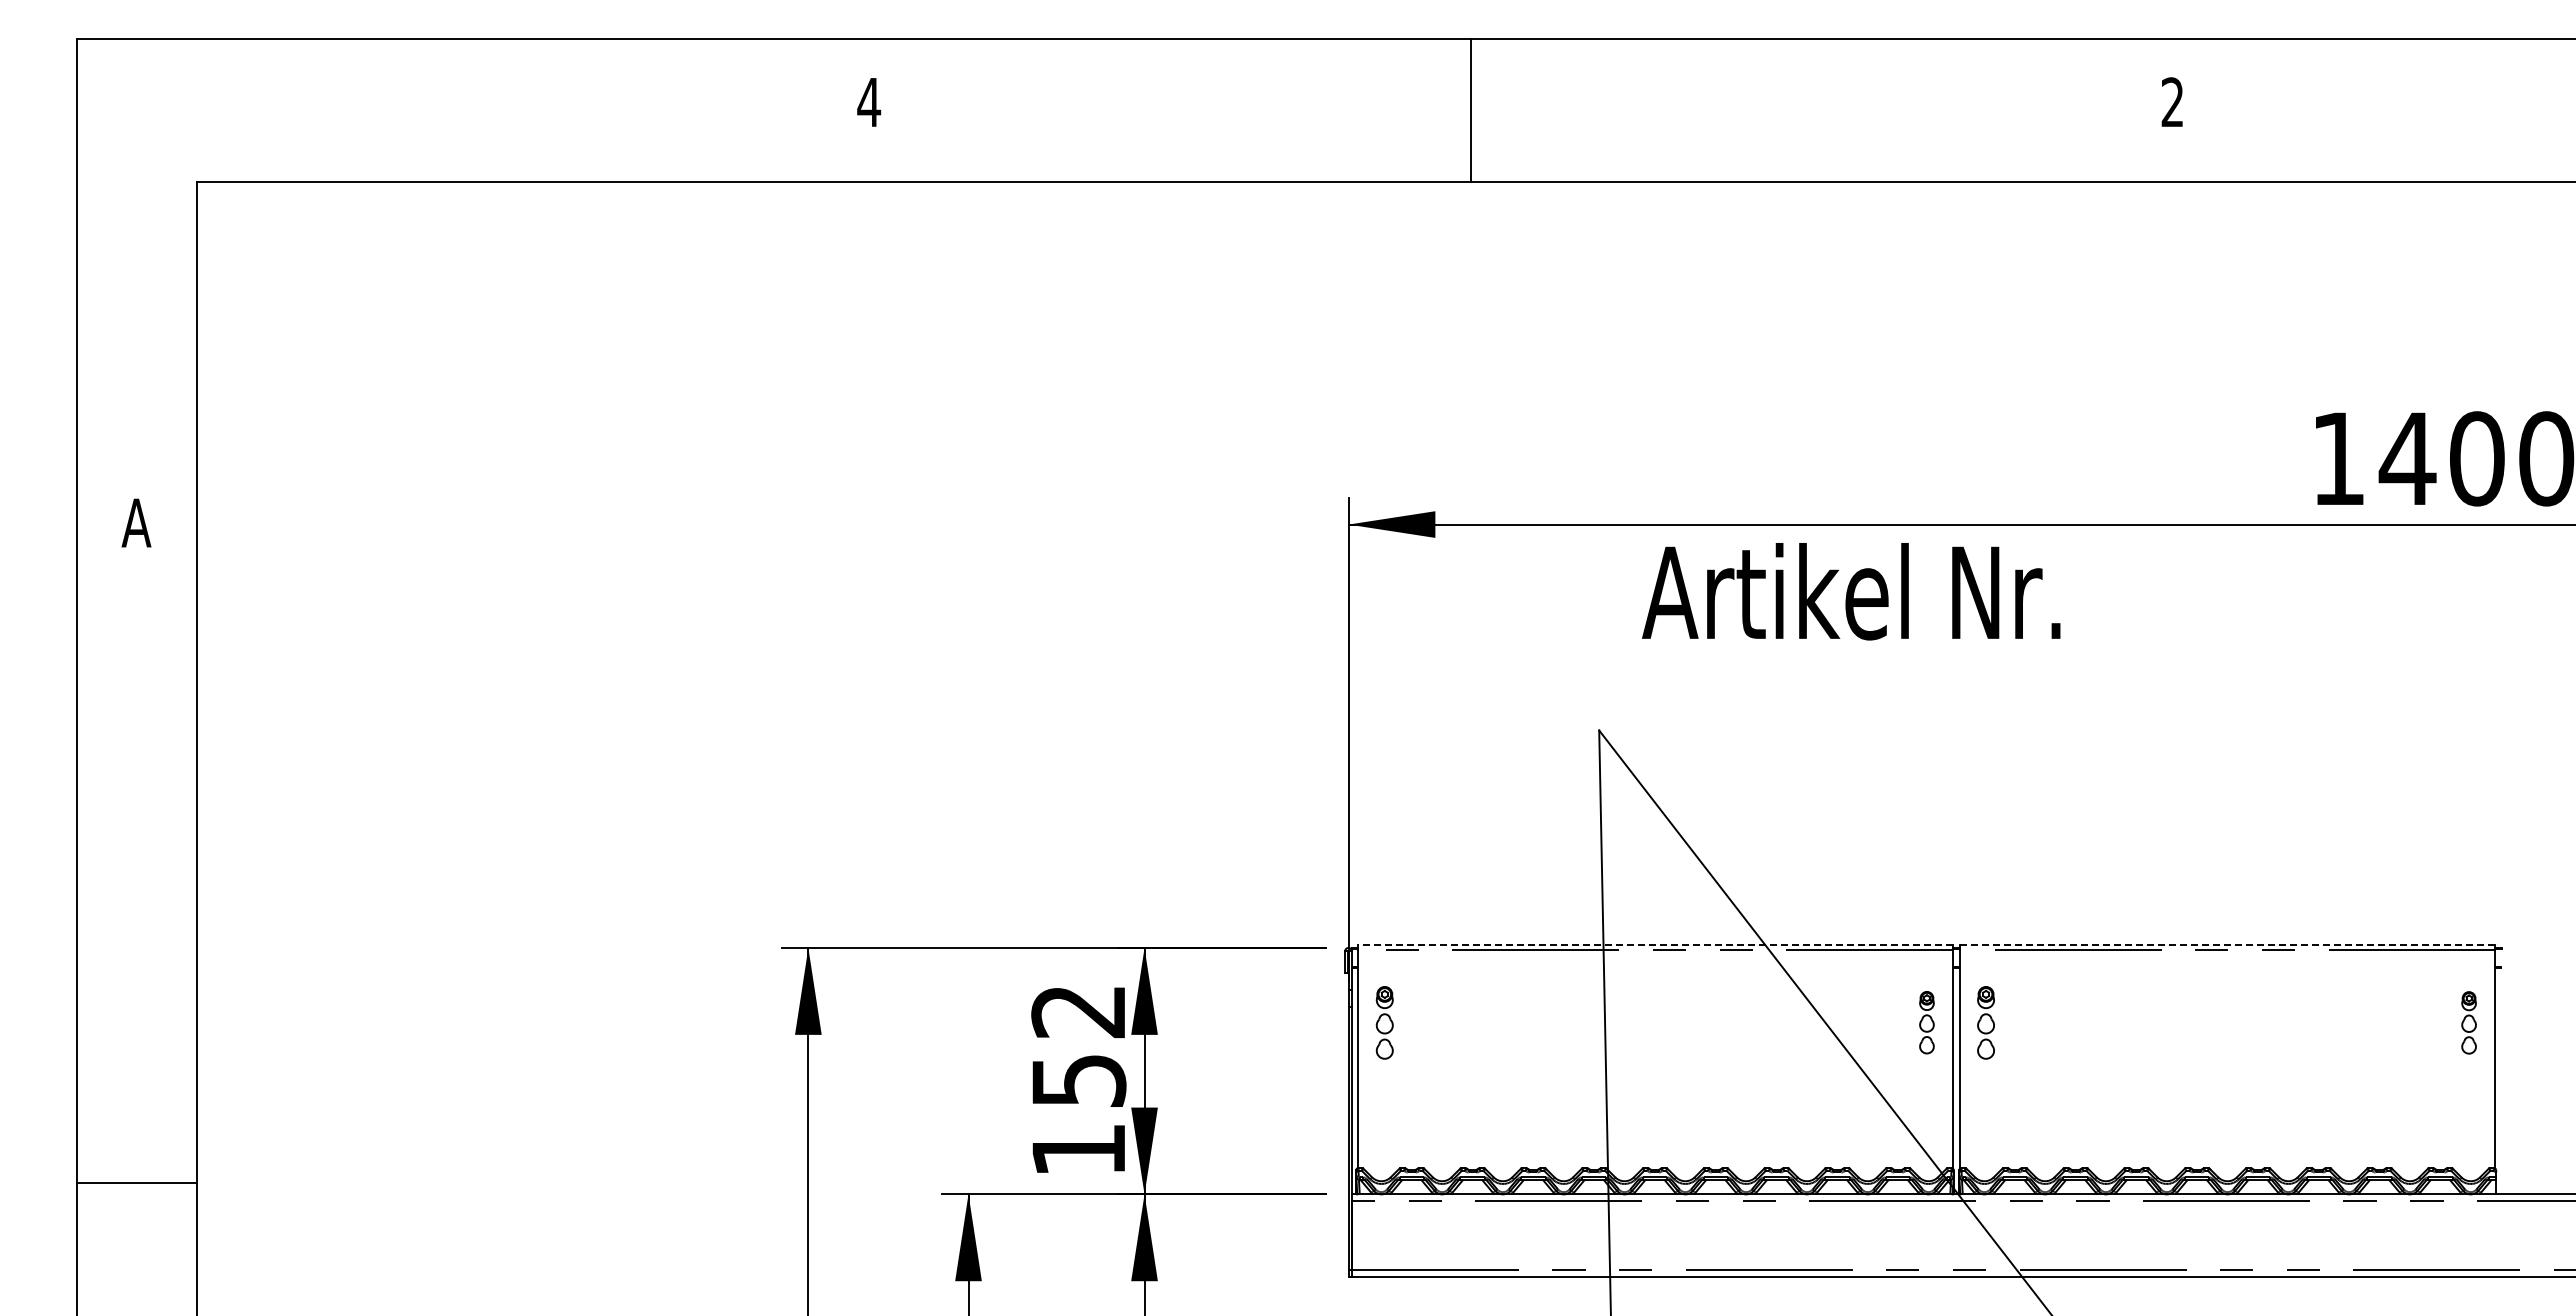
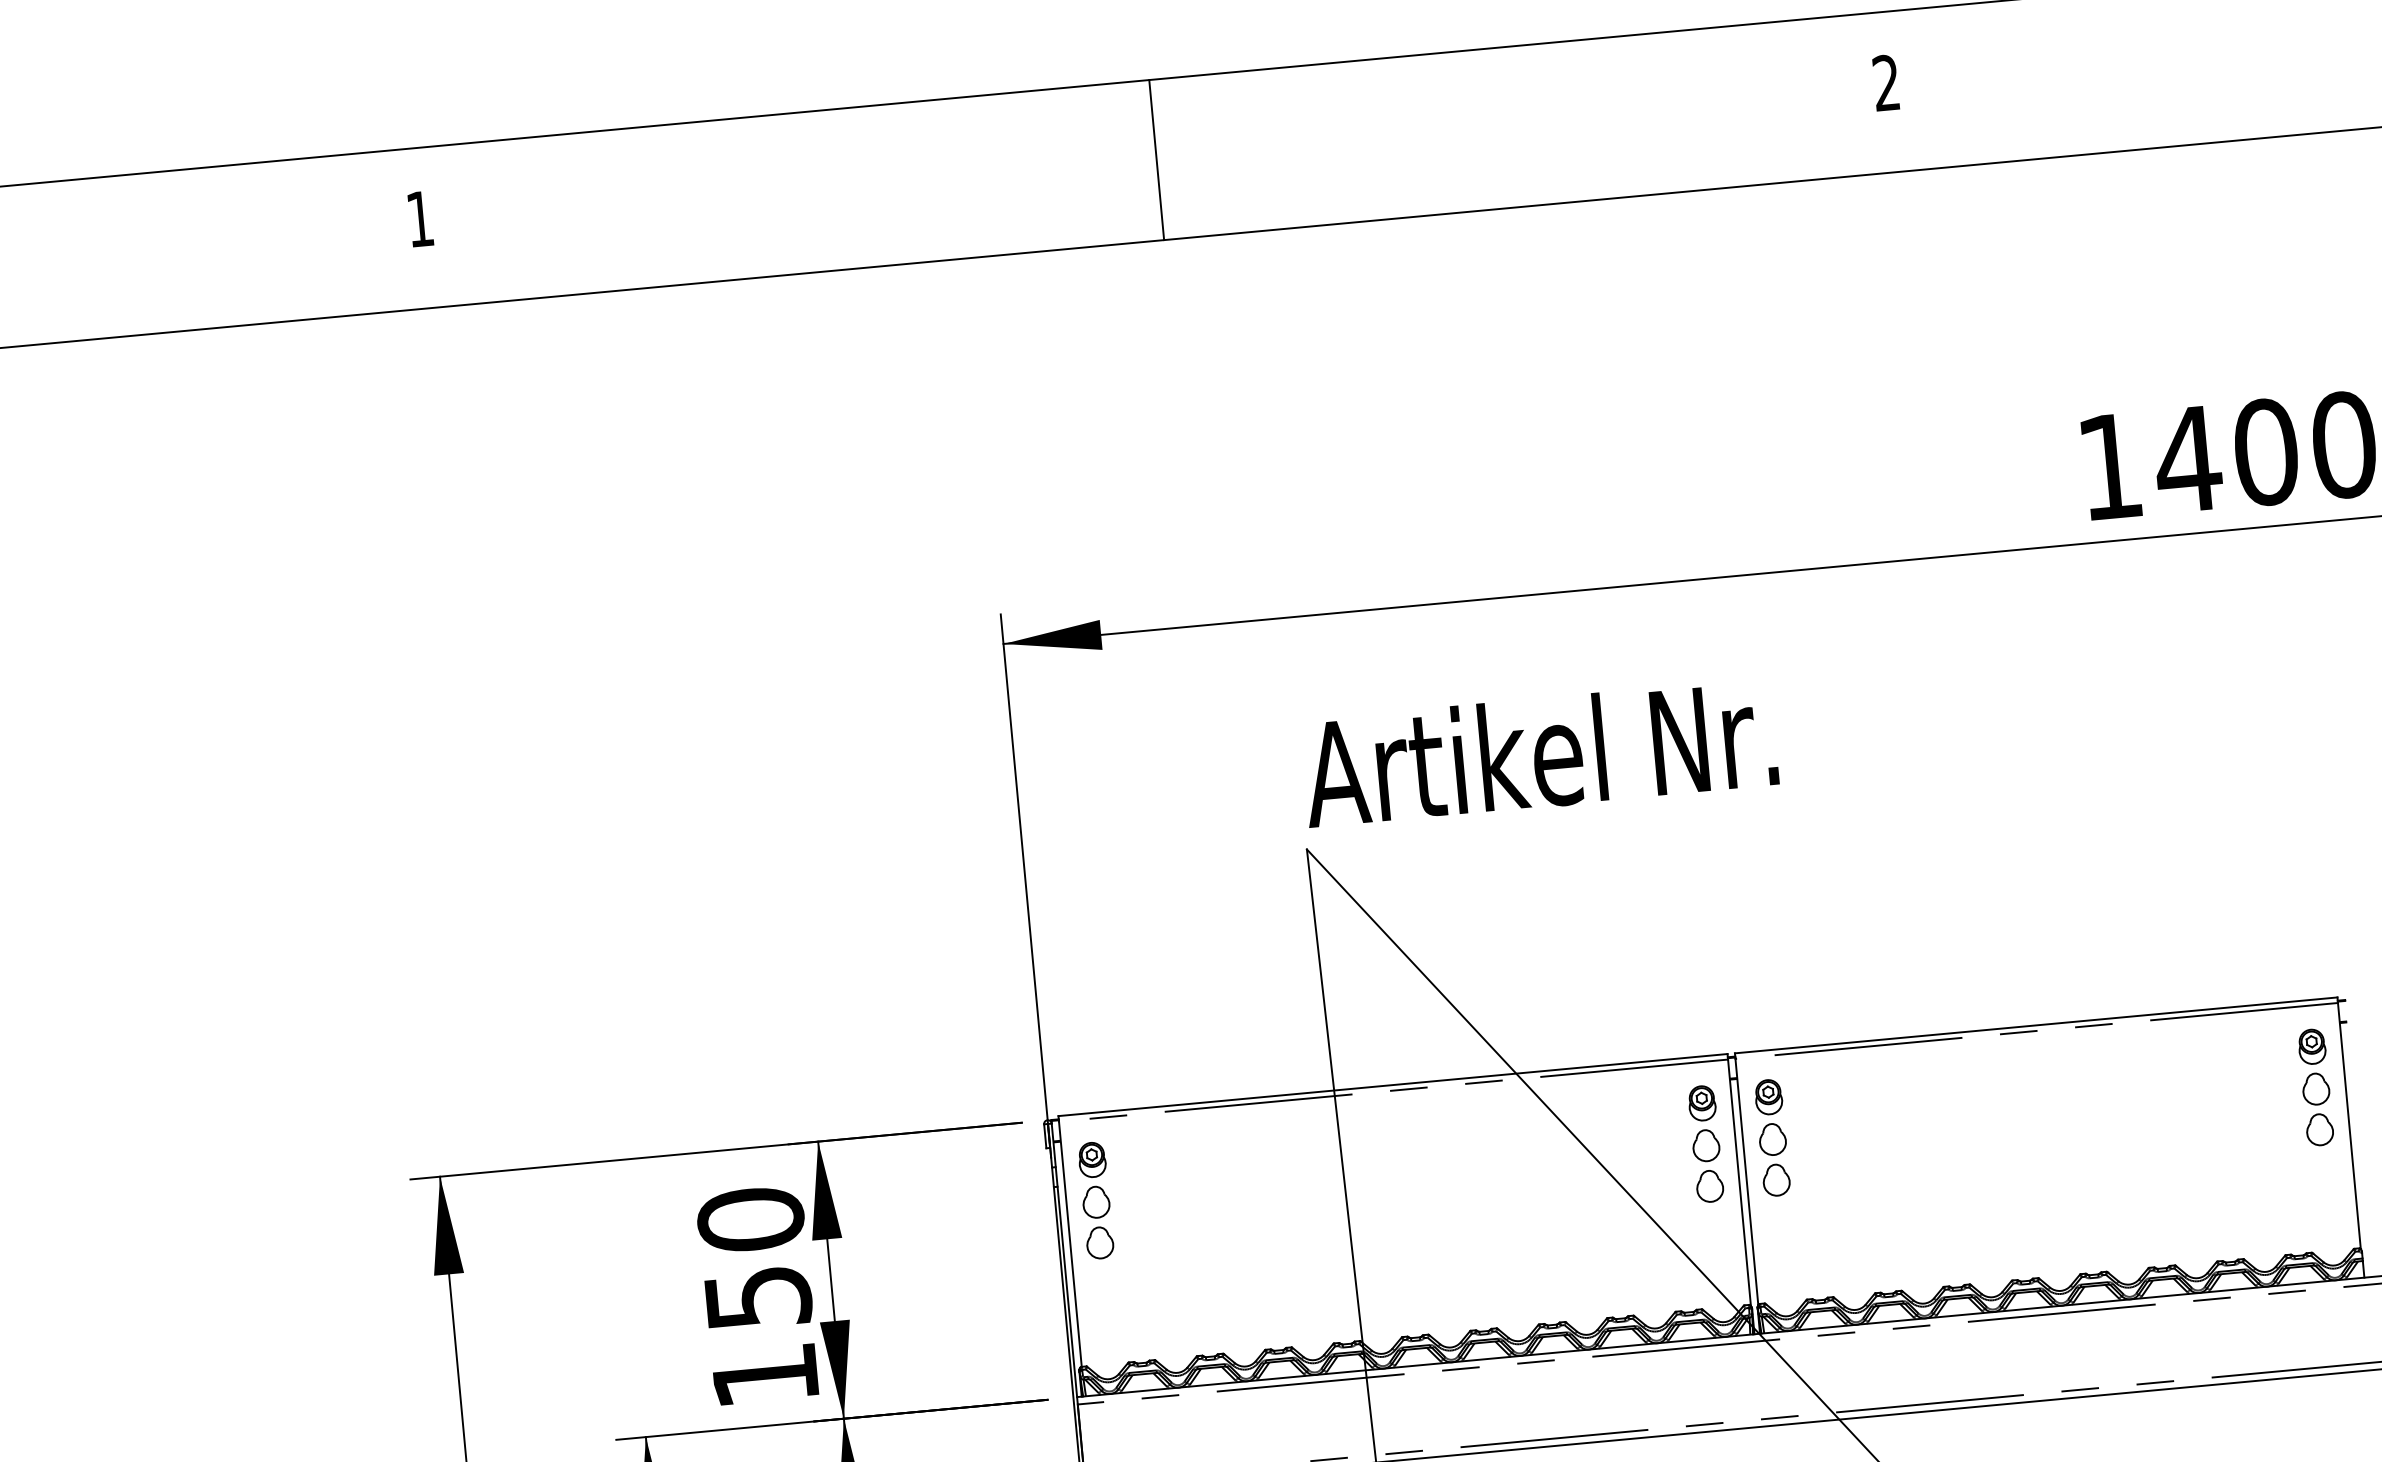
text: (869, 102) -> (420, 219), 4 -> 1
line: (1471, 110) -> (1157, 159), moved
text: (1851, 591) -> (1539, 752), moved
line: (1655, 945) -> (1392, 1085), dashed -> solid
line: (2227, 945) -> (2036, 1025), dashed -> solid
text: (1078, 1011) -> (750, 1219), 152 -> 150
part: (1384, 1022) -> (1095, 1200), size x1.43
part: (1926, 1022) -> (1705, 1143), size x1.67
part: (1985, 1022) -> (1771, 1137), size x1.43
part: (2468, 1022) -> (2315, 1087), size x1.67

